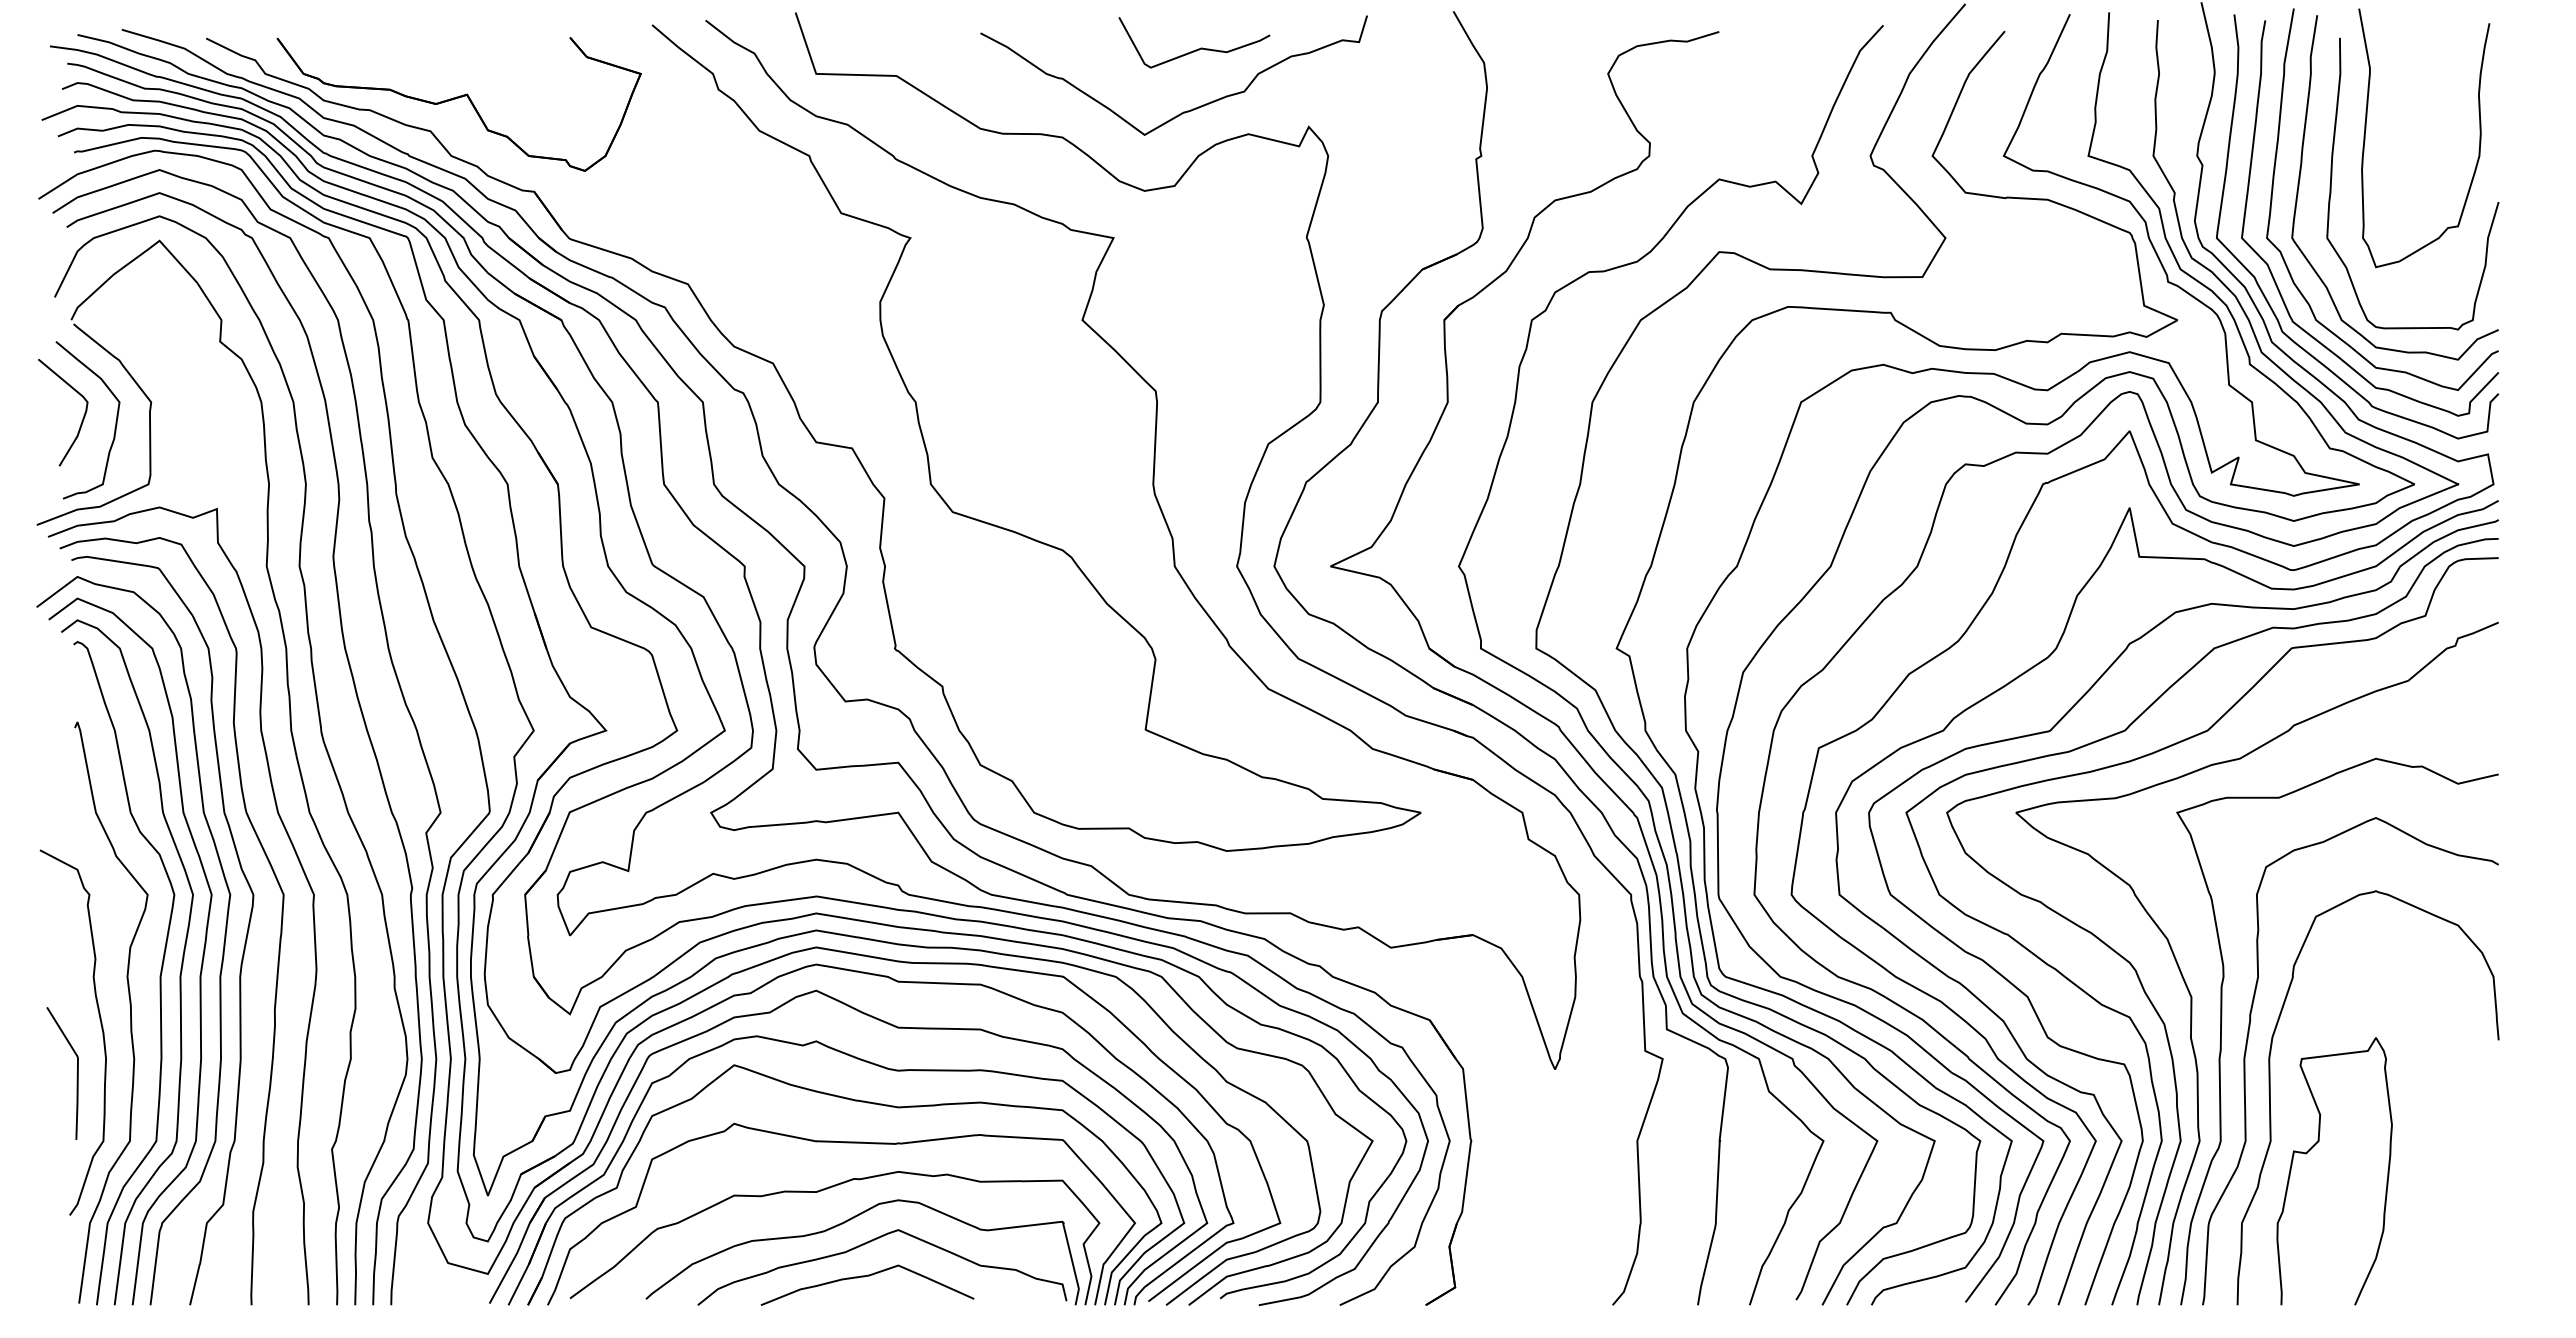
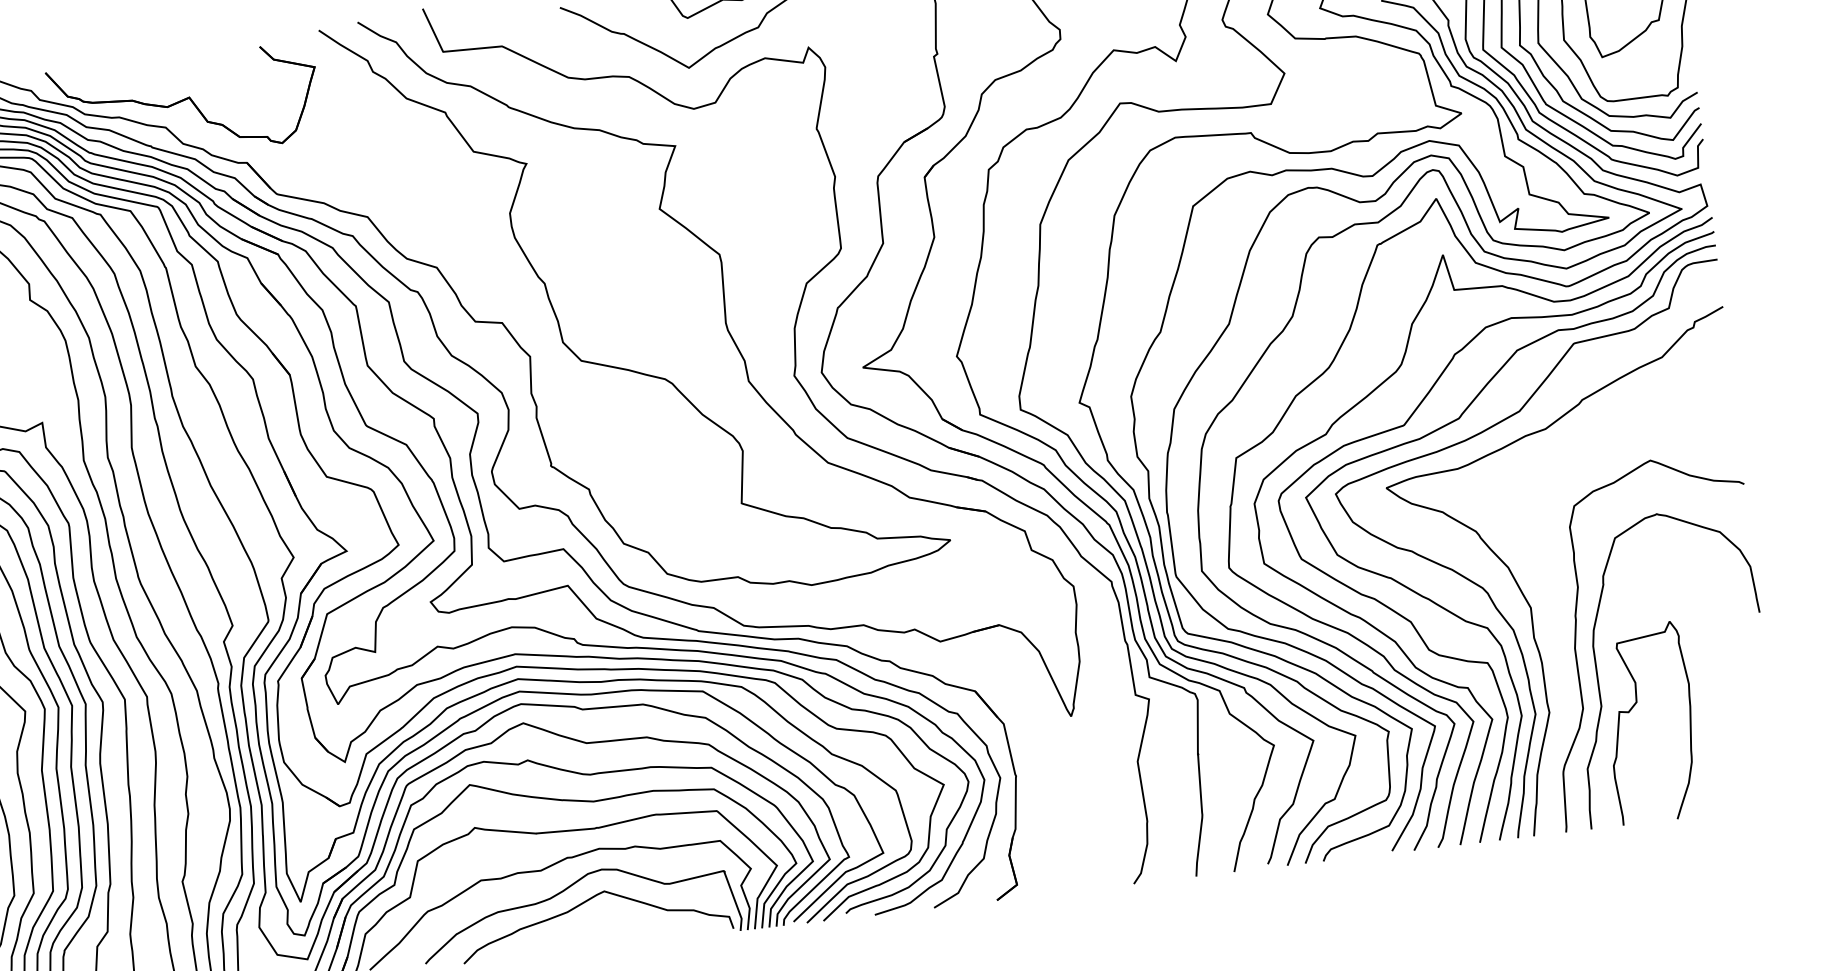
curve: (2222, 1019) -> (1555, 621), removed
curve: (864, 1277) -> (583, 929), removed

